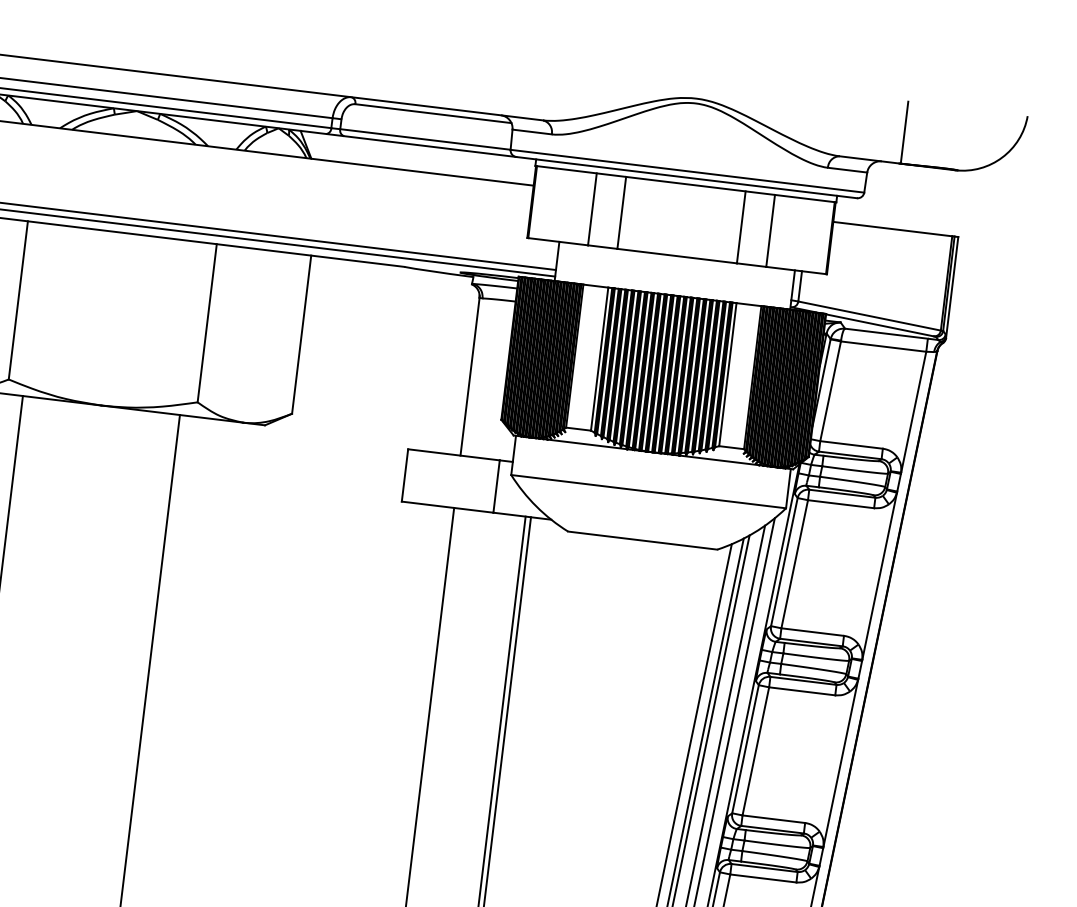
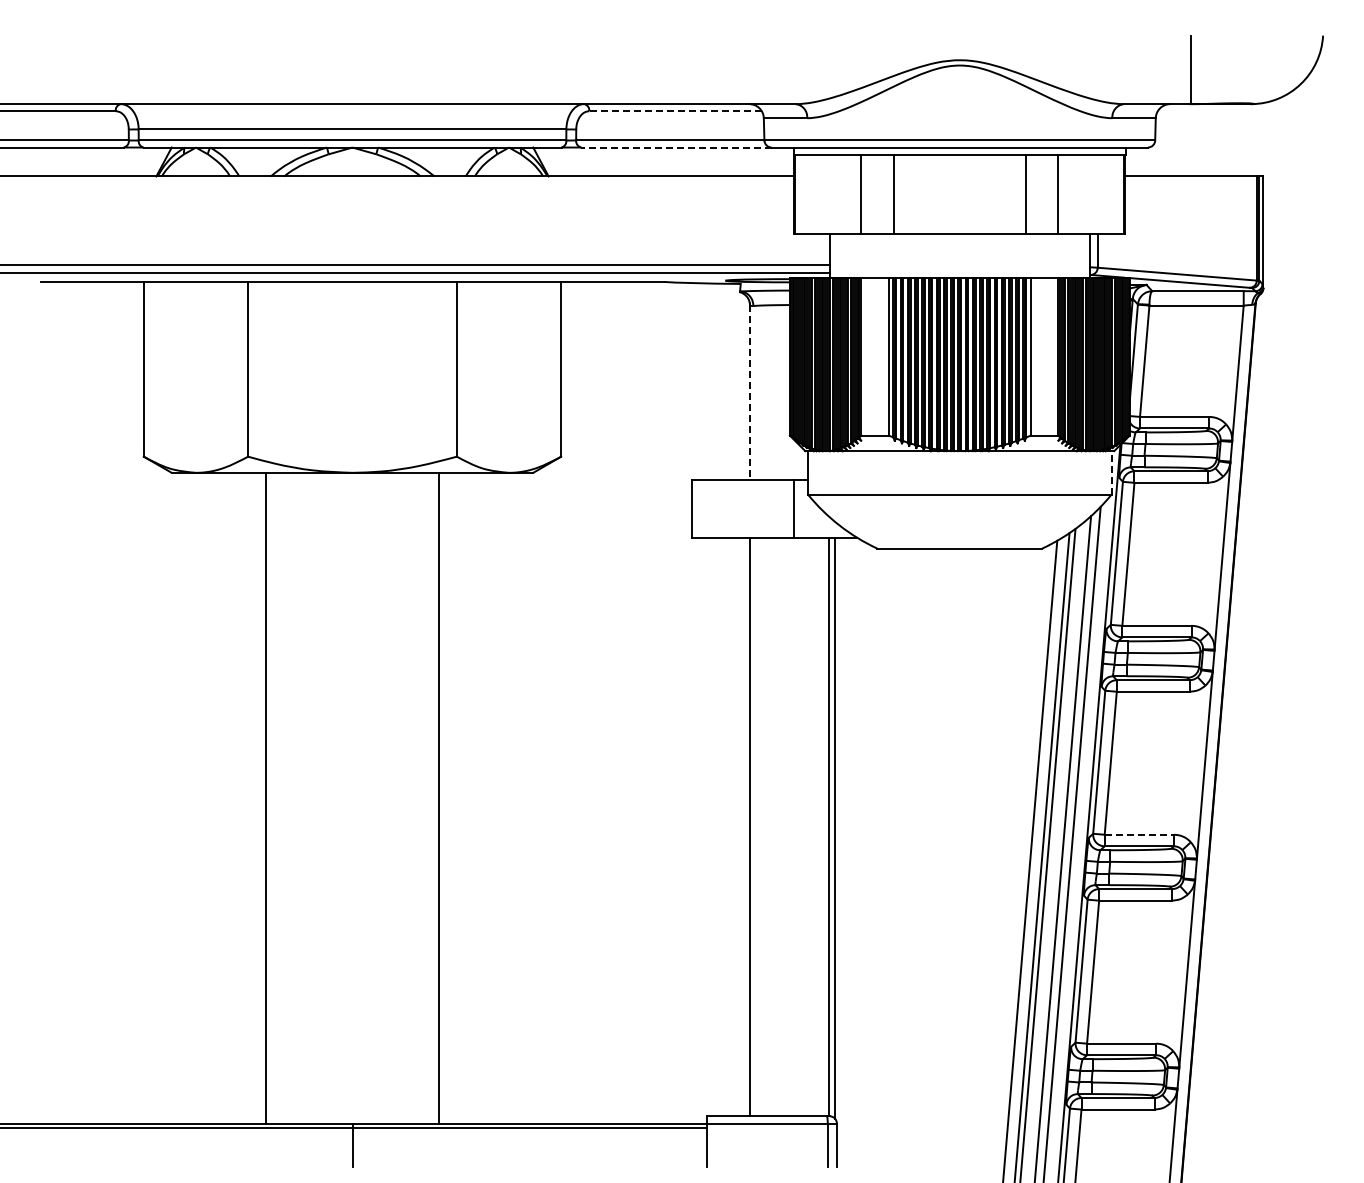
line: (433, 113) -> (675, 111), solid -> dashed
line: (429, 146) -> (675, 147), solid -> dashed
line: (470, 377) -> (750, 393), solid -> dashed
line: (788, 488) -> (1111, 472), solid -> dashed
line: (774, 819) -> (1139, 834), solid -> dashed

